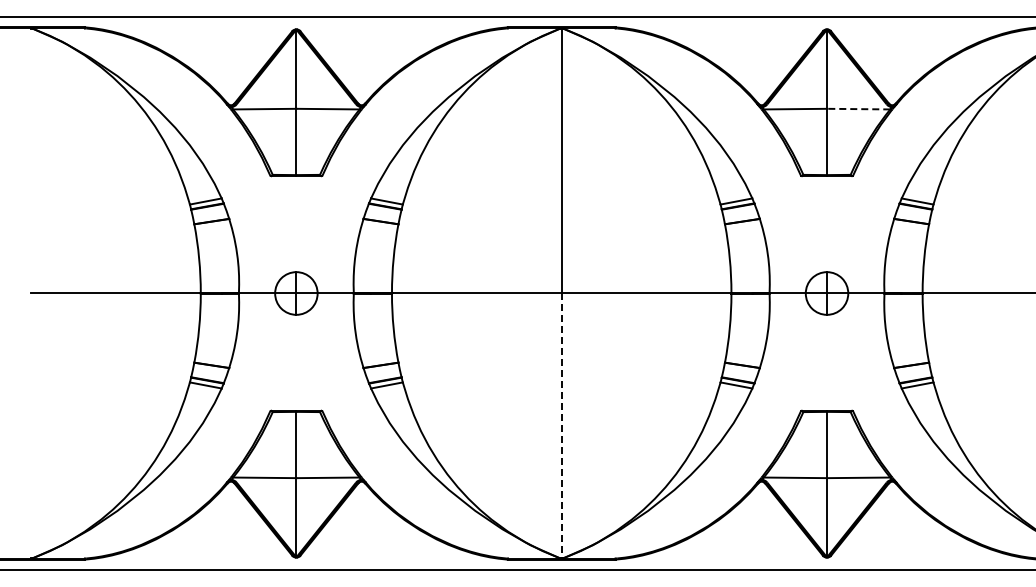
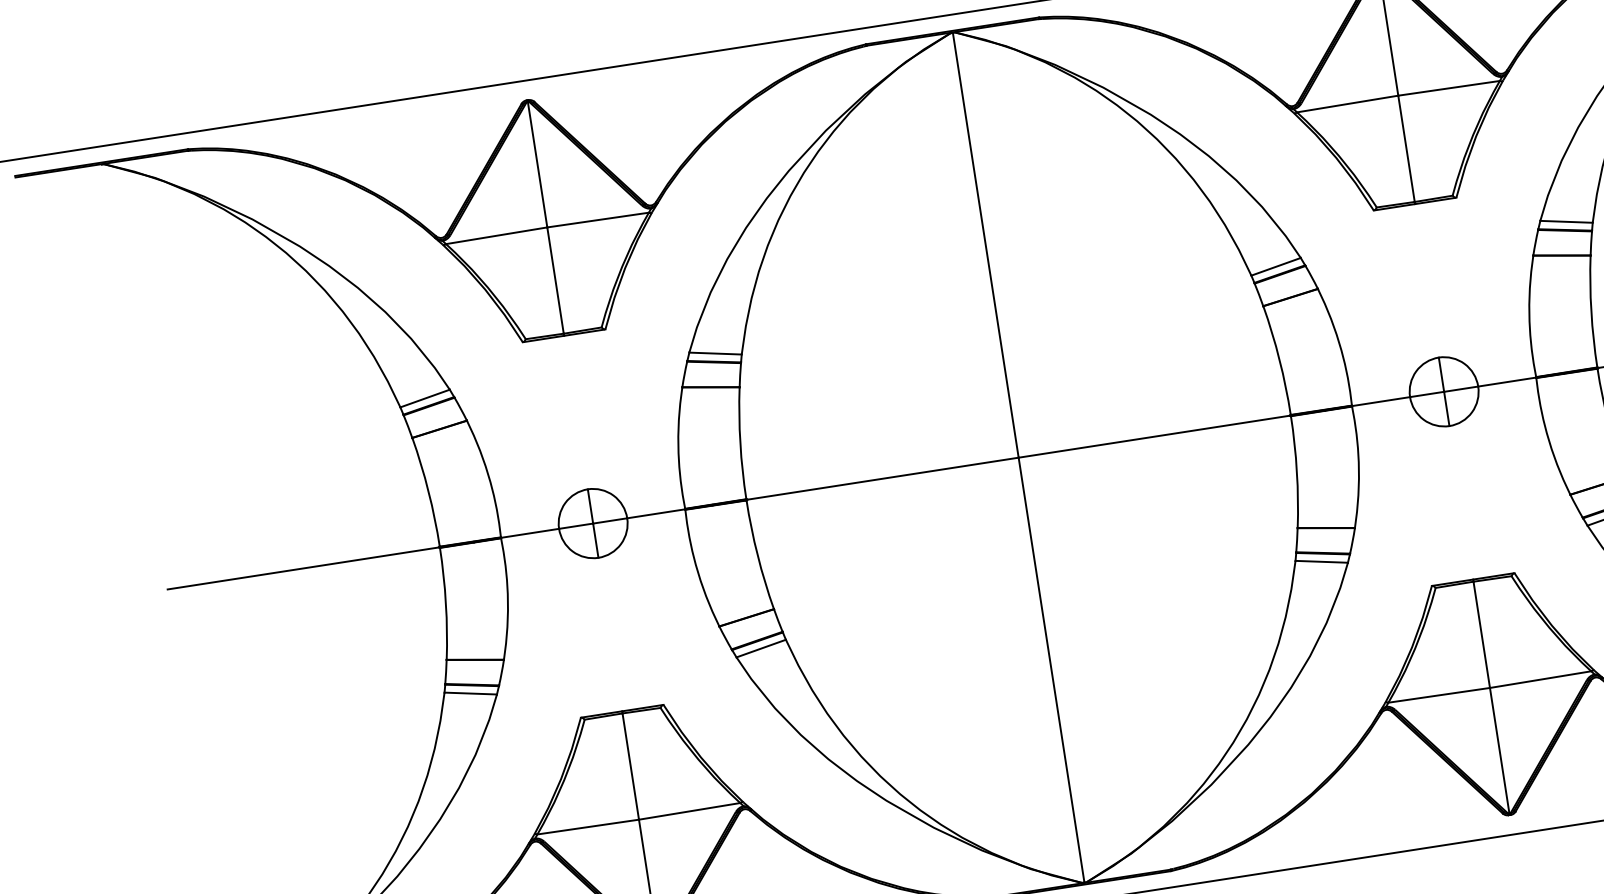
line: (858, 109) -> (1448, 88), dashed -> solid
line: (561, 426) -> (1051, 671), dashed -> solid

